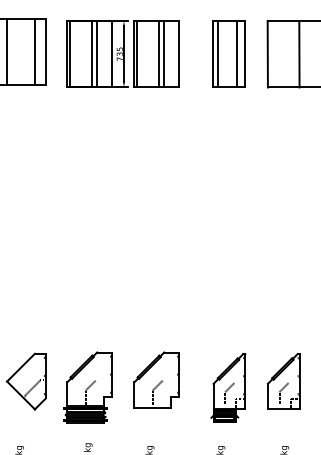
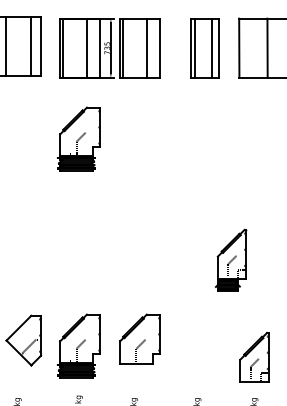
line: (92, 53) -> (82, 47), removed
line: (159, 53) -> (142, 47), removed
part: (87, 155) -> (78, 138), added
part: (283, 381) -> (254, 357), moved
part: (228, 387) -> (231, 259), moved

